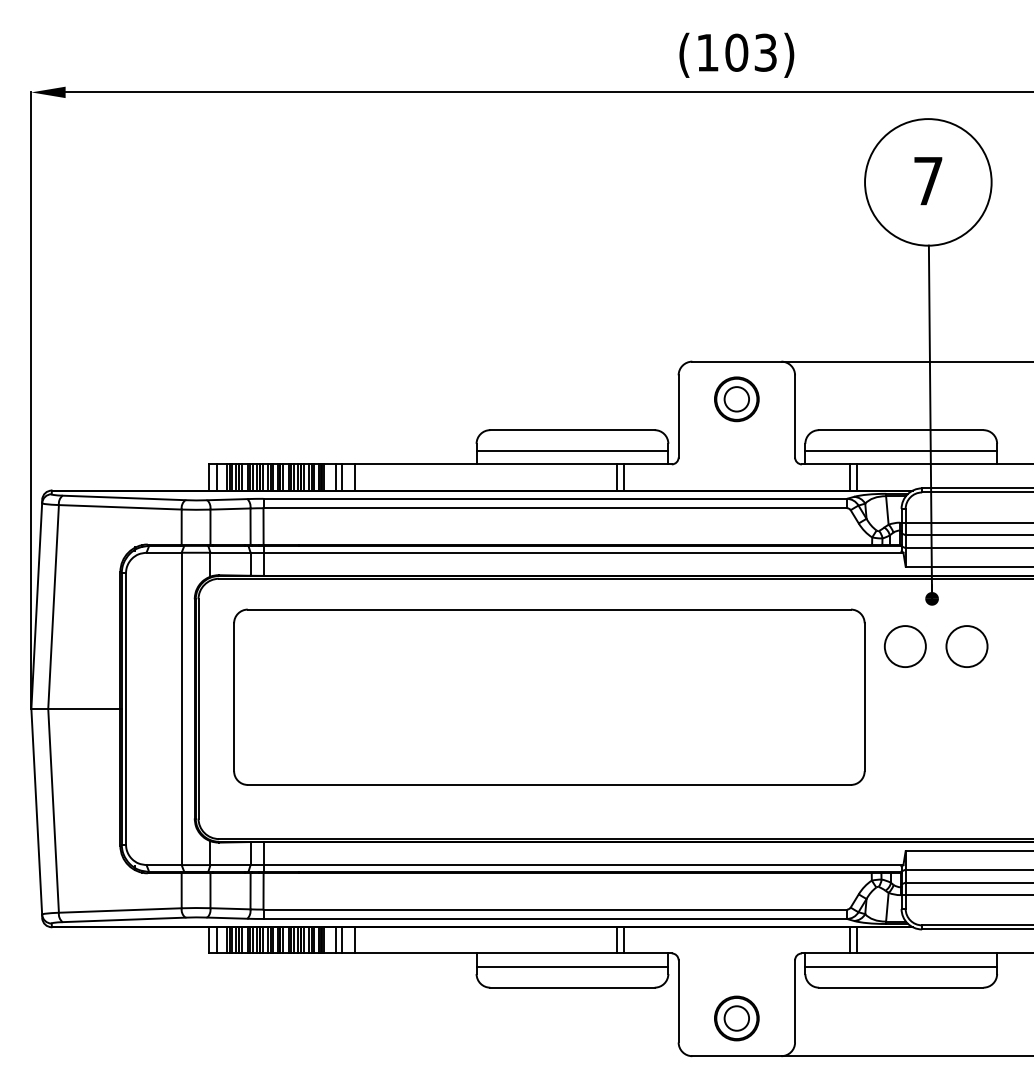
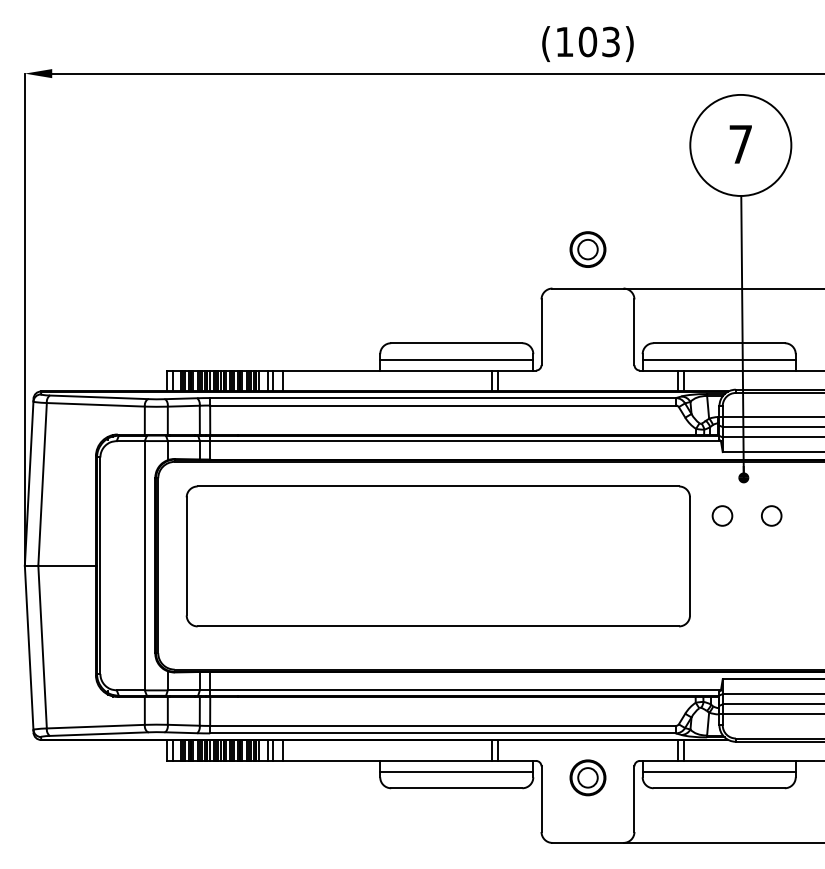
part: (736, 399) -> (587, 249), moved
circle: (905, 645) -> (722, 515), size x0.6
circle: (966, 645) -> (771, 515), size x0.6
part: (736, 1018) -> (587, 777), moved

